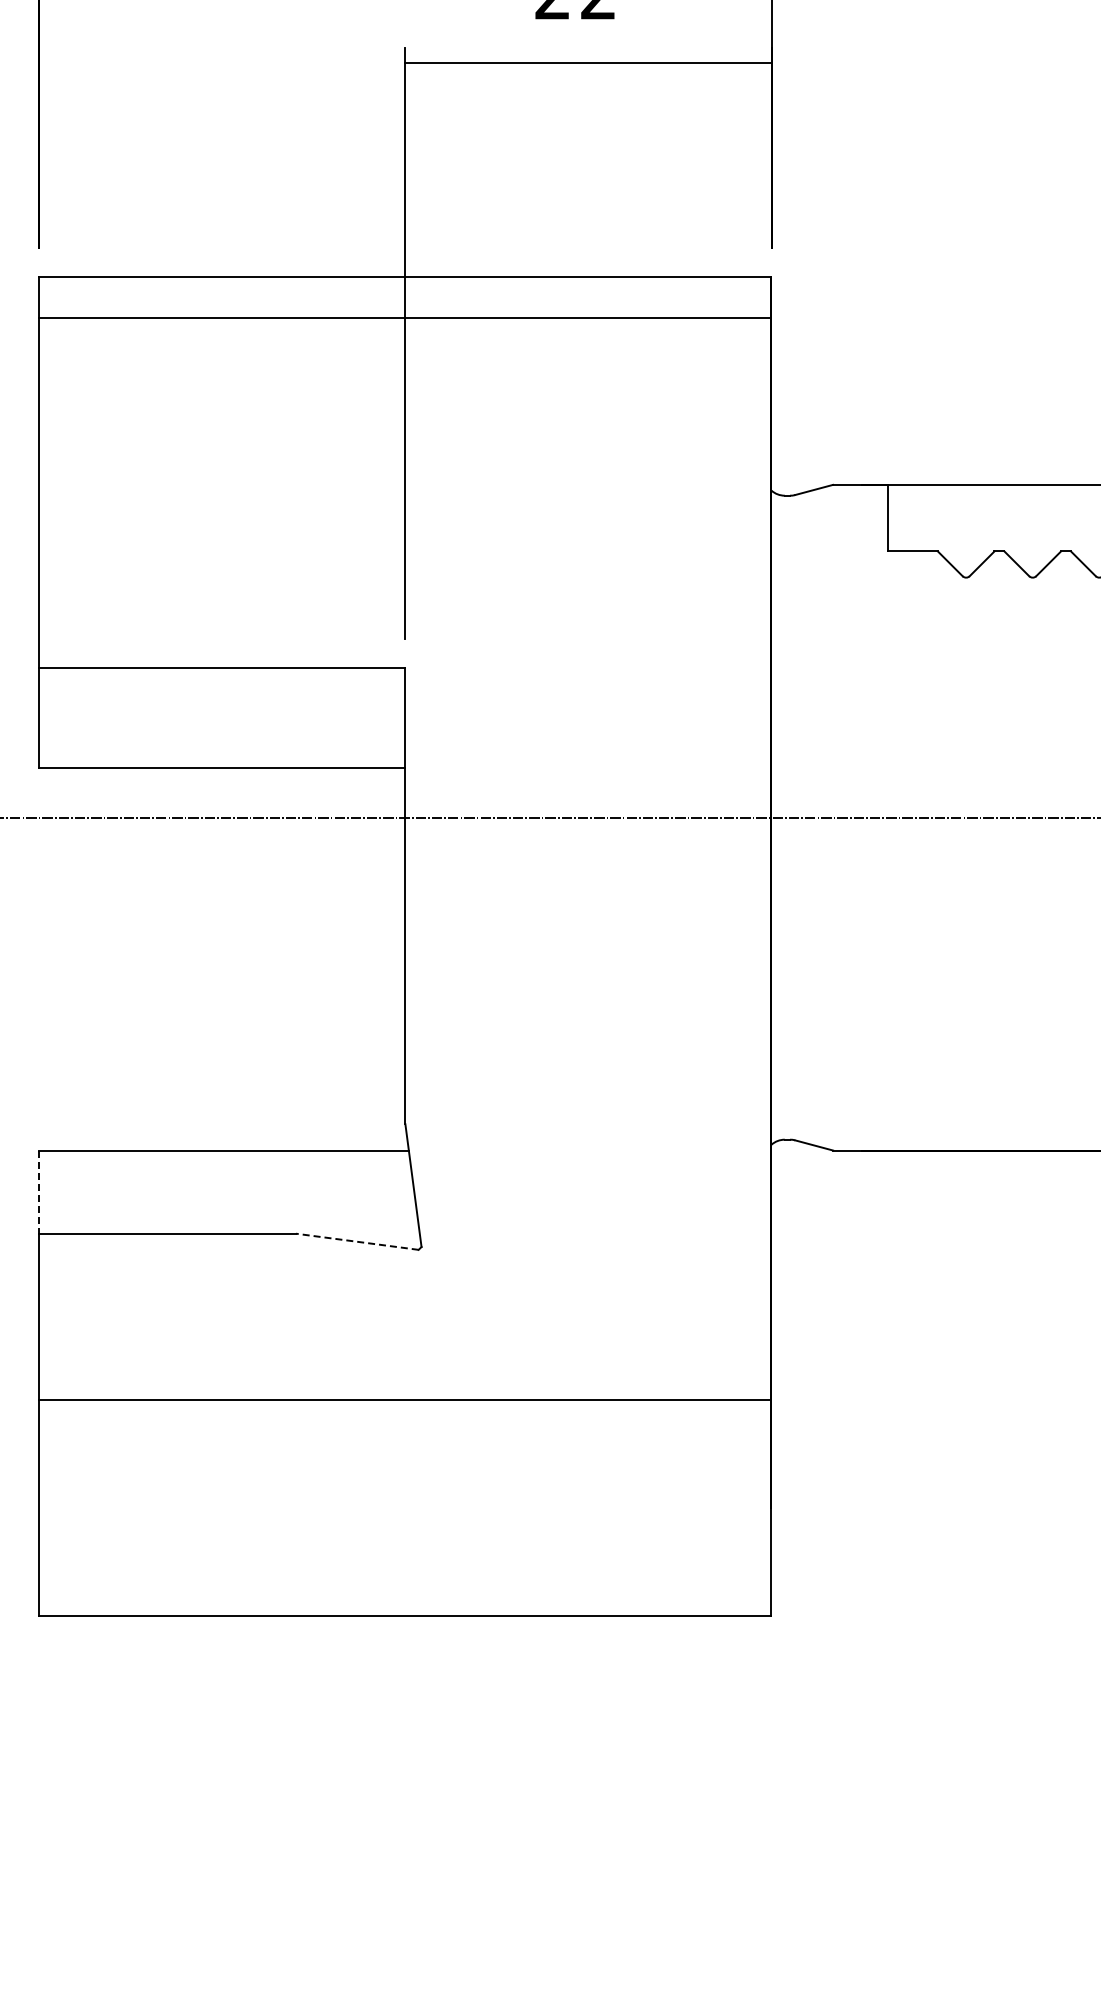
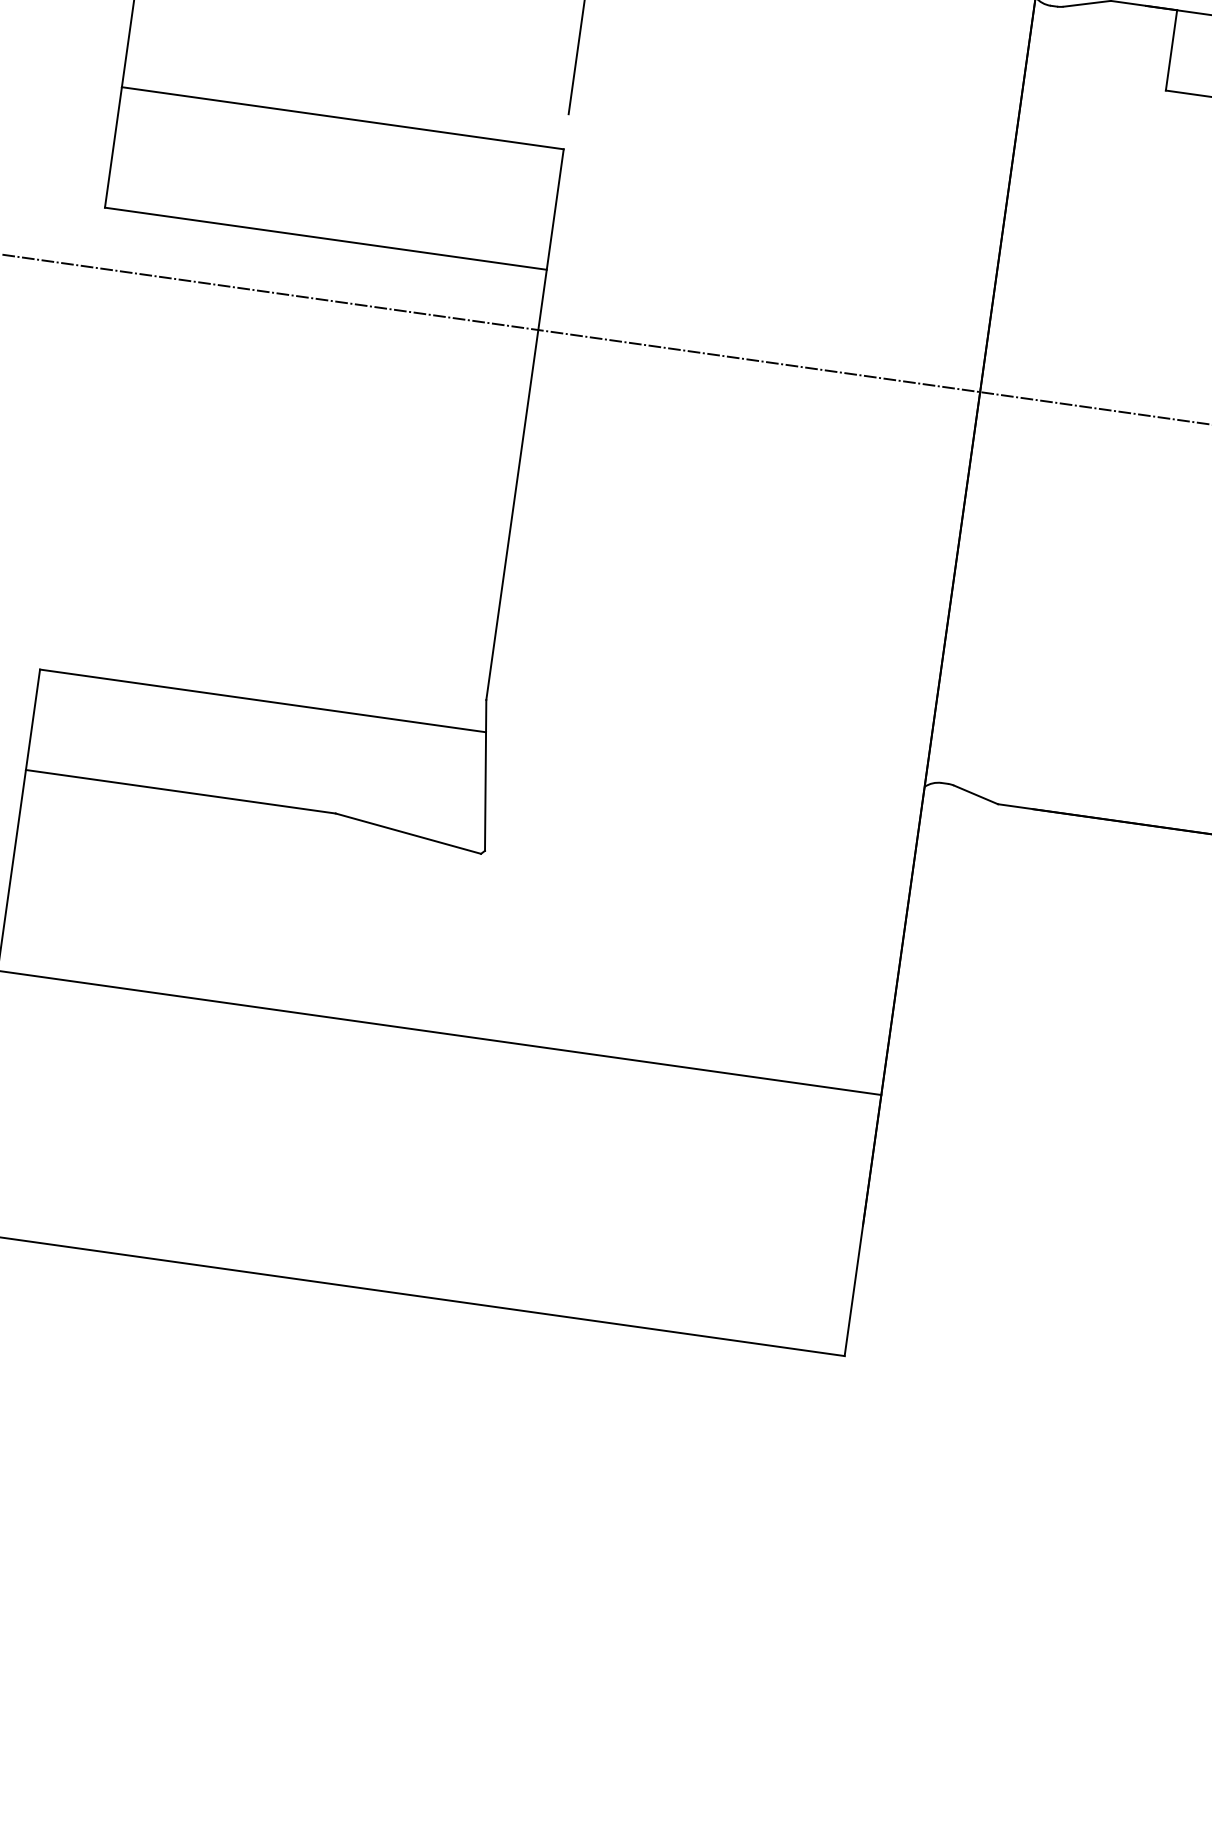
line: (39, 1192) -> (33, 720), dashed -> solid
line: (357, 1241) -> (408, 833), dashed -> solid

